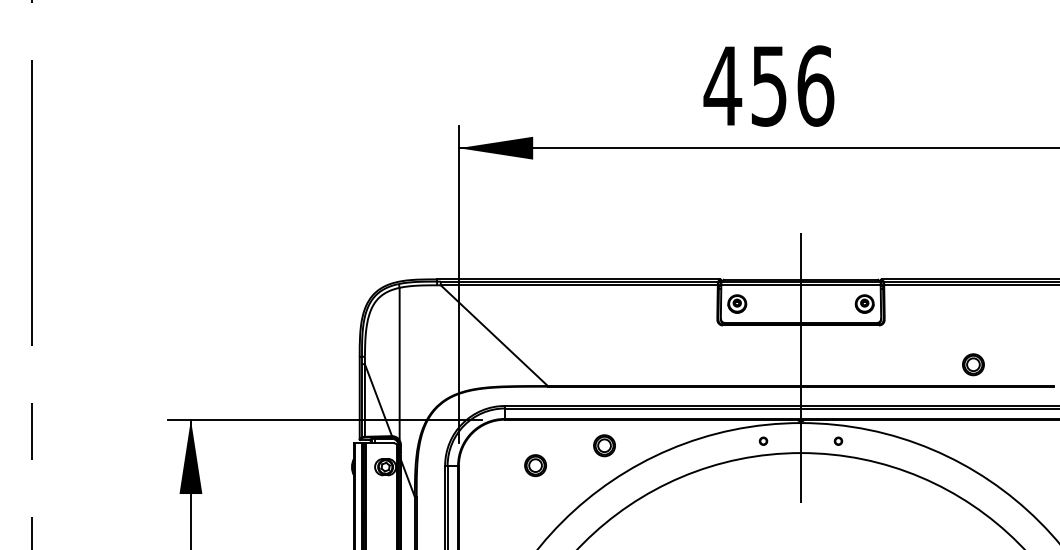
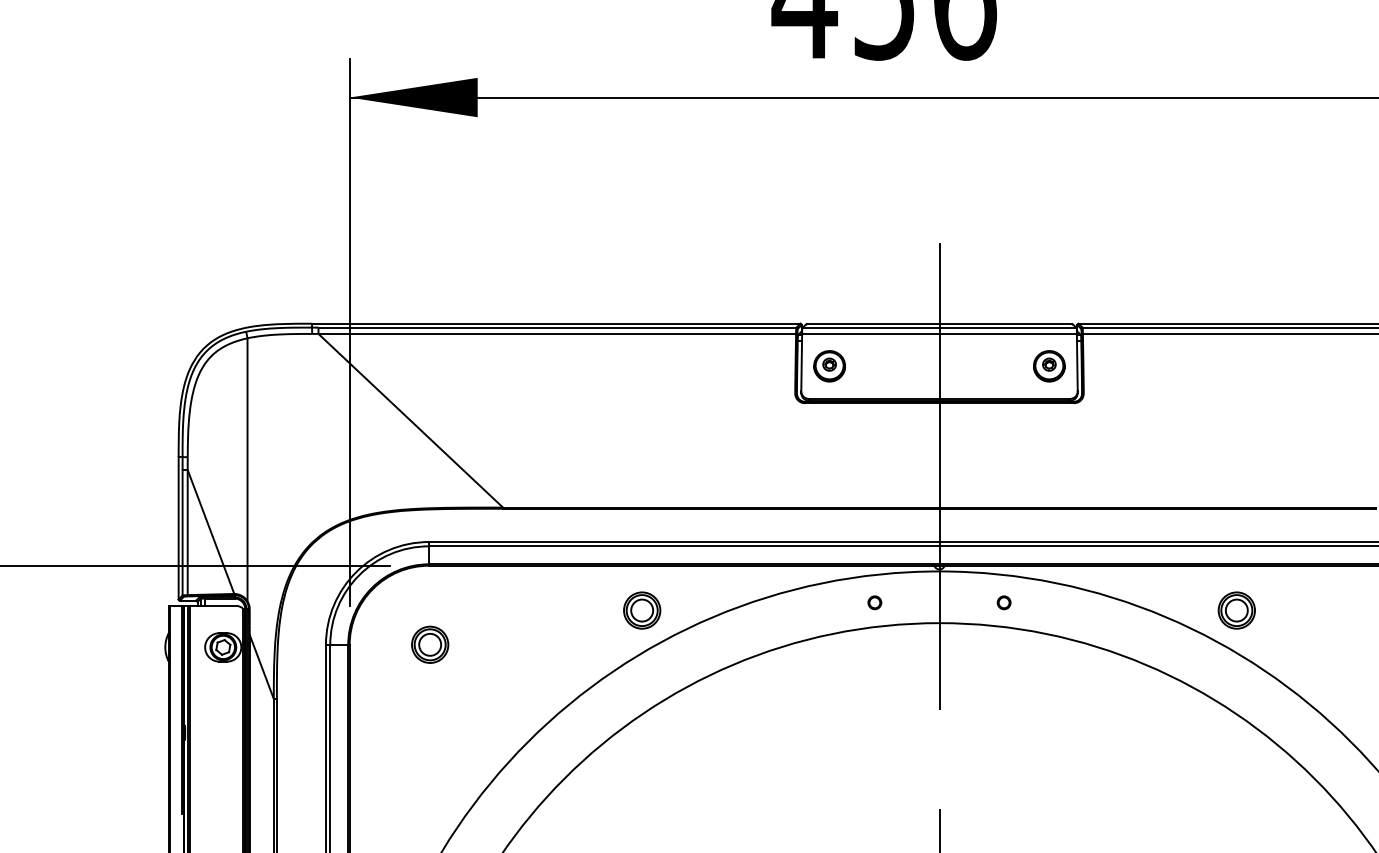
part: (973, 364) -> (1236, 610), moved
part: (604, 445) -> (642, 610), moved
part: (535, 465) -> (430, 644), moved

